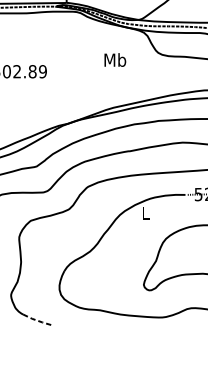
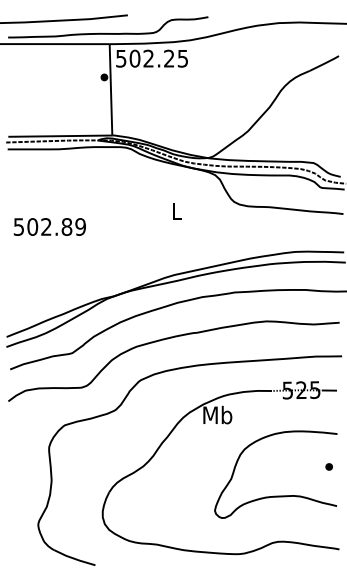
text: (114, 60) -> (176, 211), Mb -> L
text: (145, 212) -> (217, 414), L -> Mb
line: (38, 320) -> (74, 558), dashed -> solid

